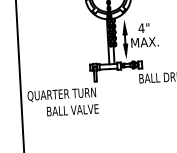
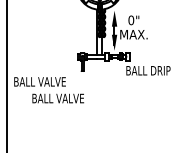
text: (141, 28) -> (131, 20), 4" -> 0"
text: (61, 94) -> (47, 82), QUARTER TURN -> BALL VALVE

